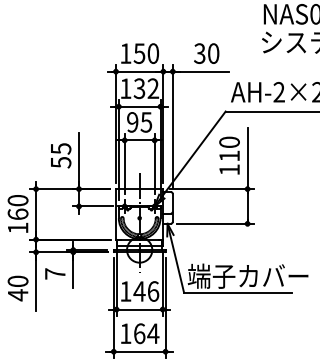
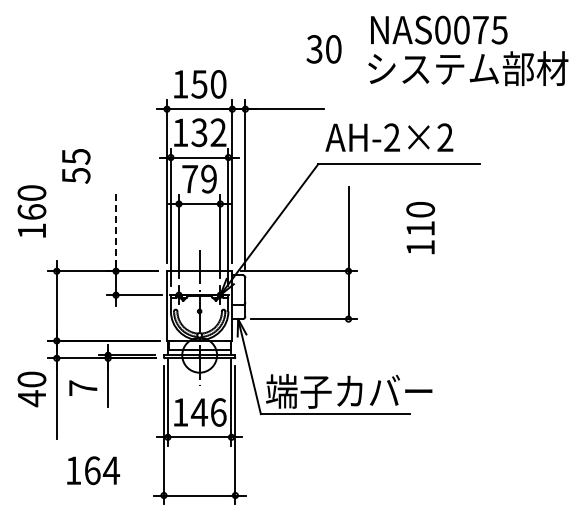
text: (206, 53) -> (323, 49), moved
text: (139, 121) -> (199, 178), 95 -> 79
text: (61, 155) -> (76, 166), moved
text: (229, 155) -> (420, 228), moved
line: (79, 161) -> (116, 232), solid -> dashed
text: (17, 213) -> (31, 211), moved
text: (17, 288) -> (31, 389), moved
text: (140, 333) -> (93, 470), moved

